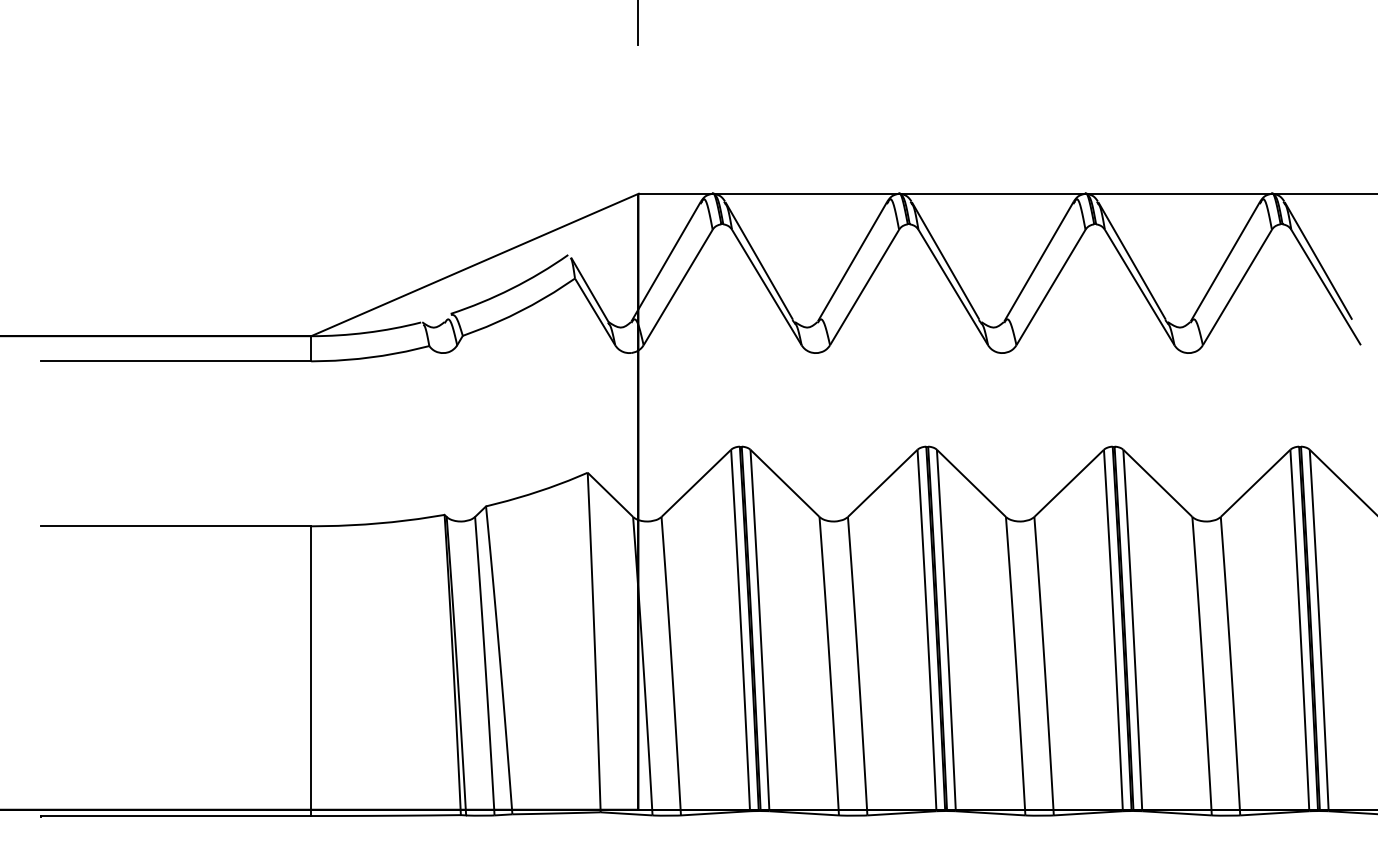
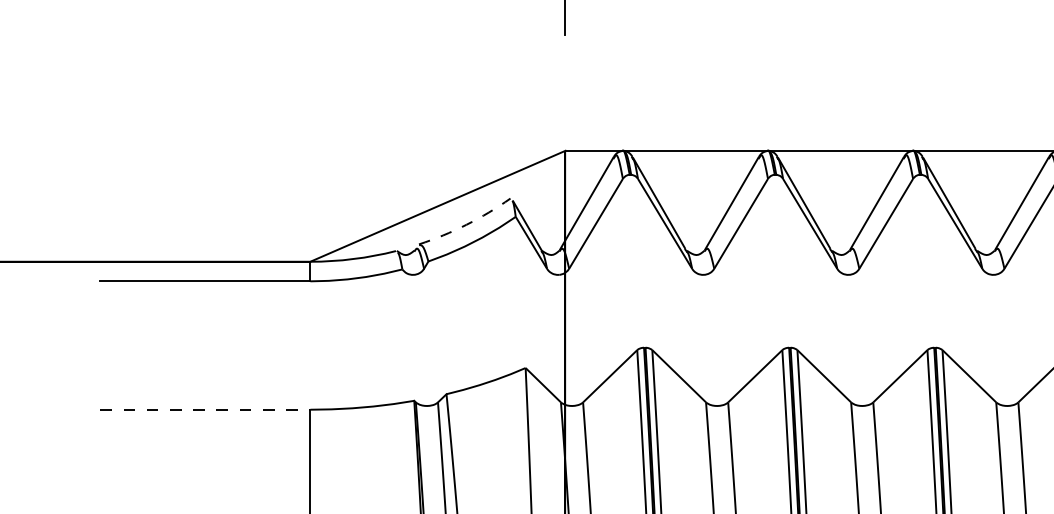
arc: (511, 288) -> (466, 224), solid -> dashed
line: (176, 526) -> (205, 409), solid -> dashed

